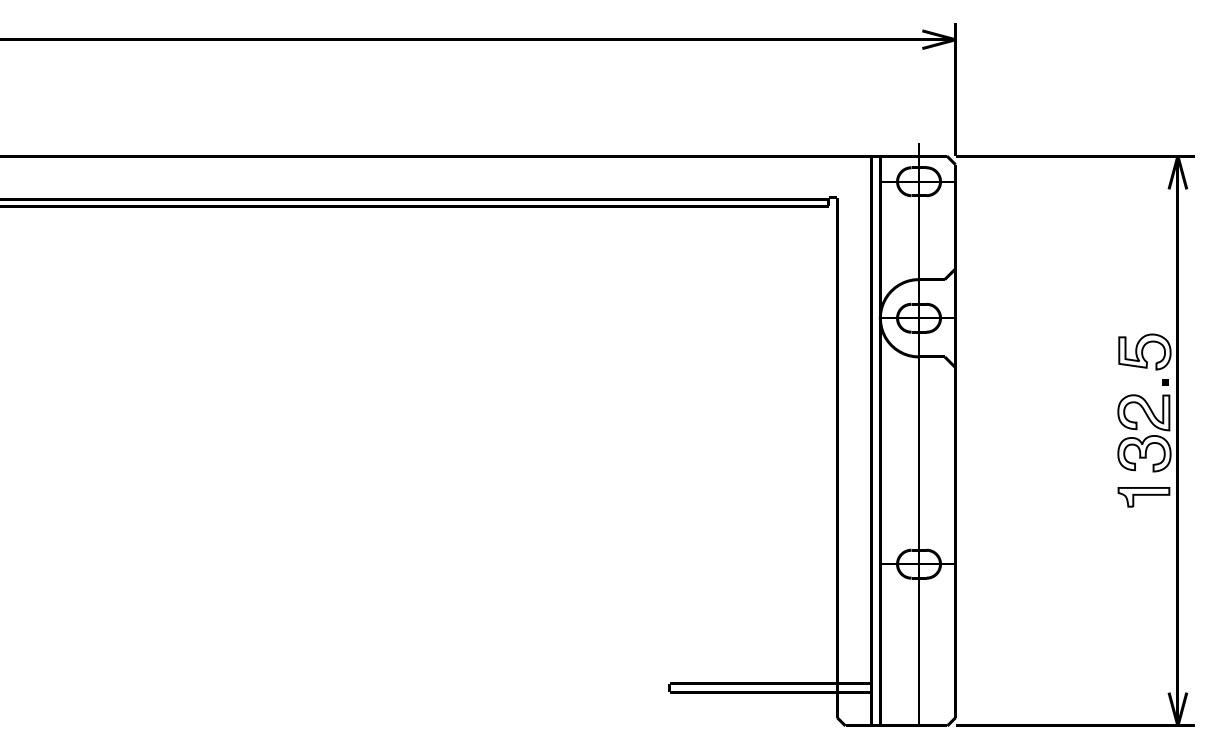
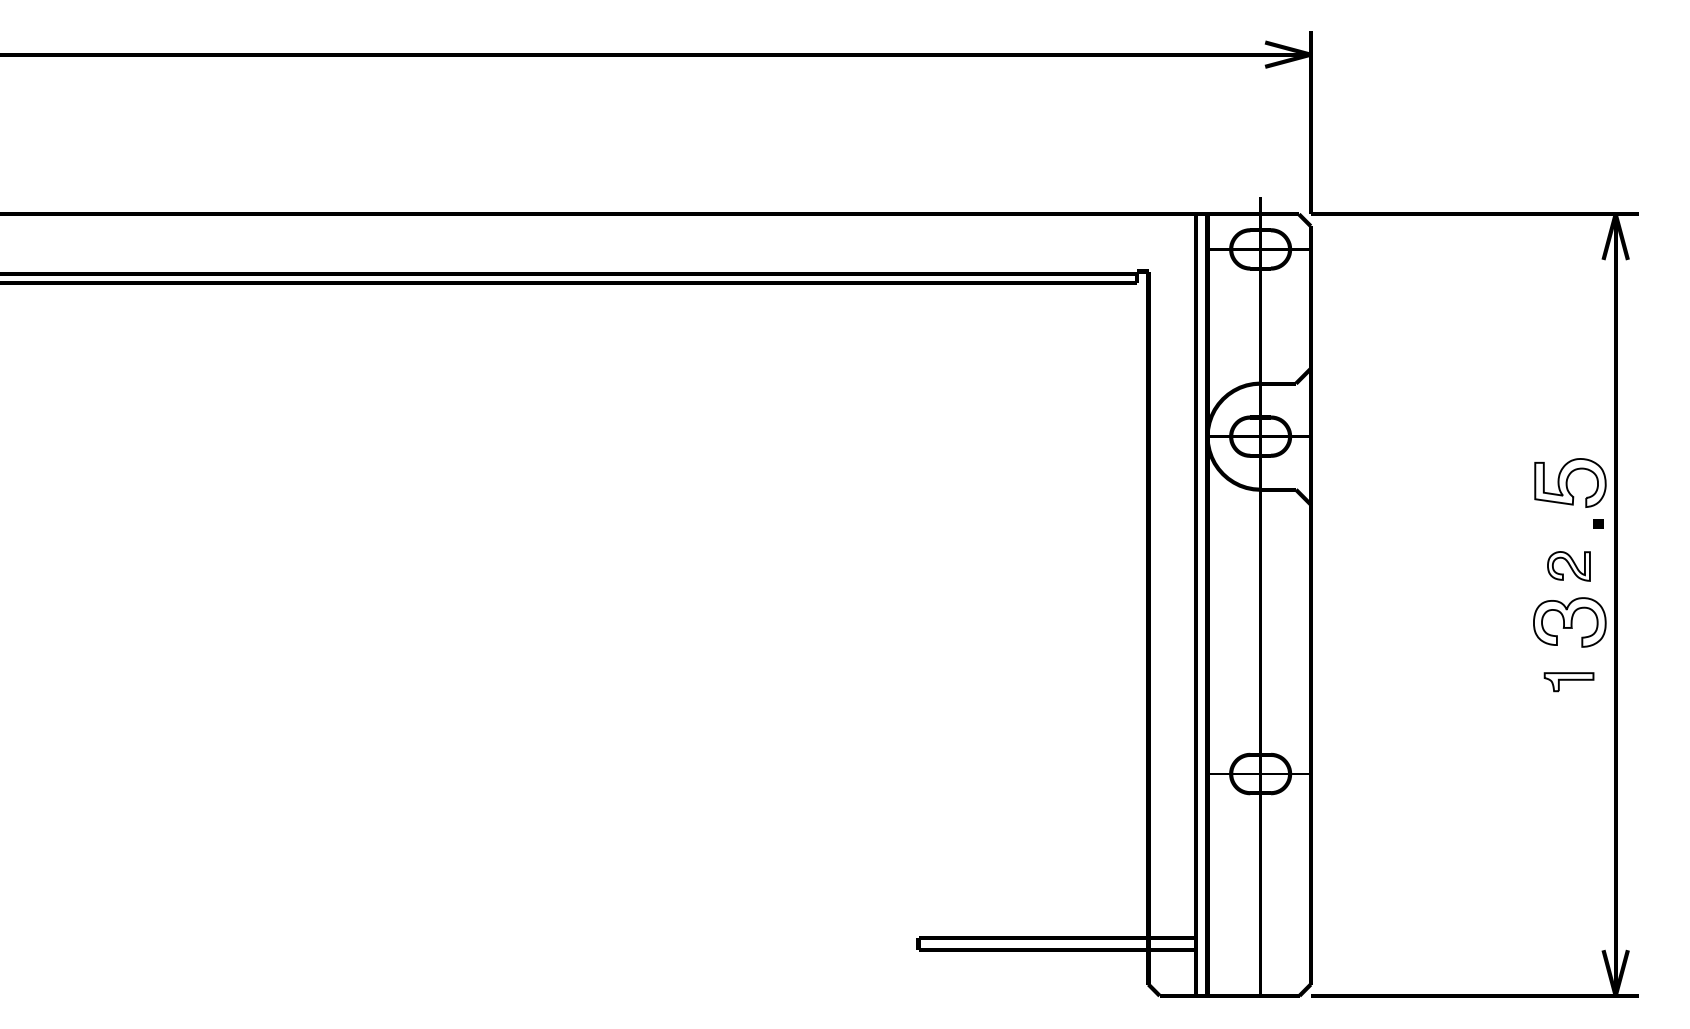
part: (1143, 412) -> (1568, 566), size x0.6
part: (1143, 496) -> (1568, 681), size x0.7

